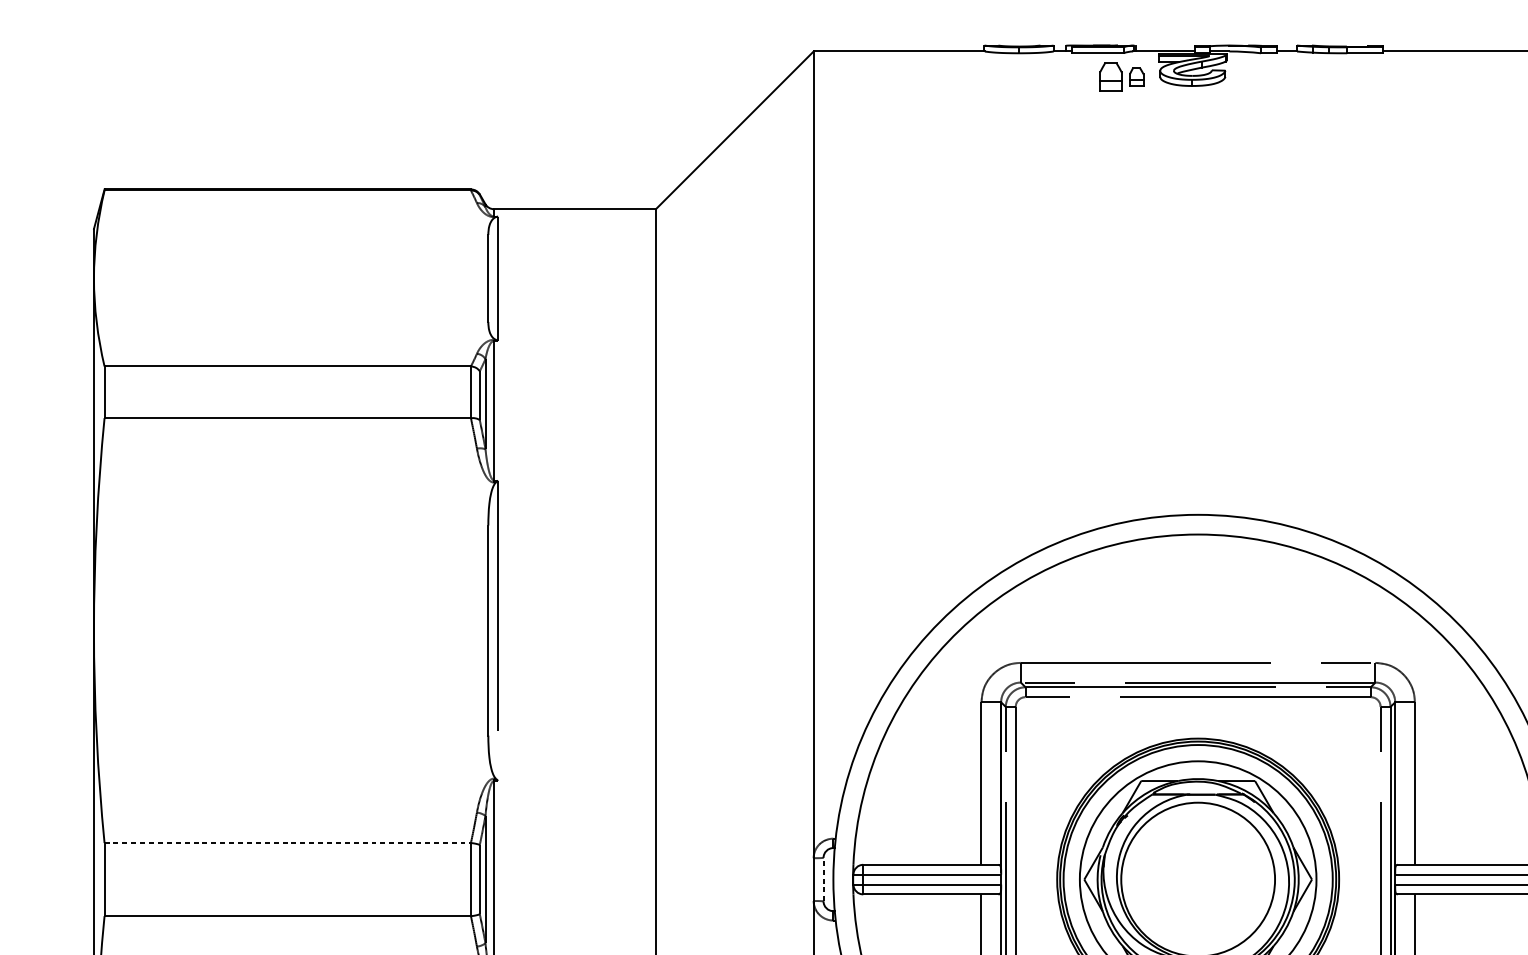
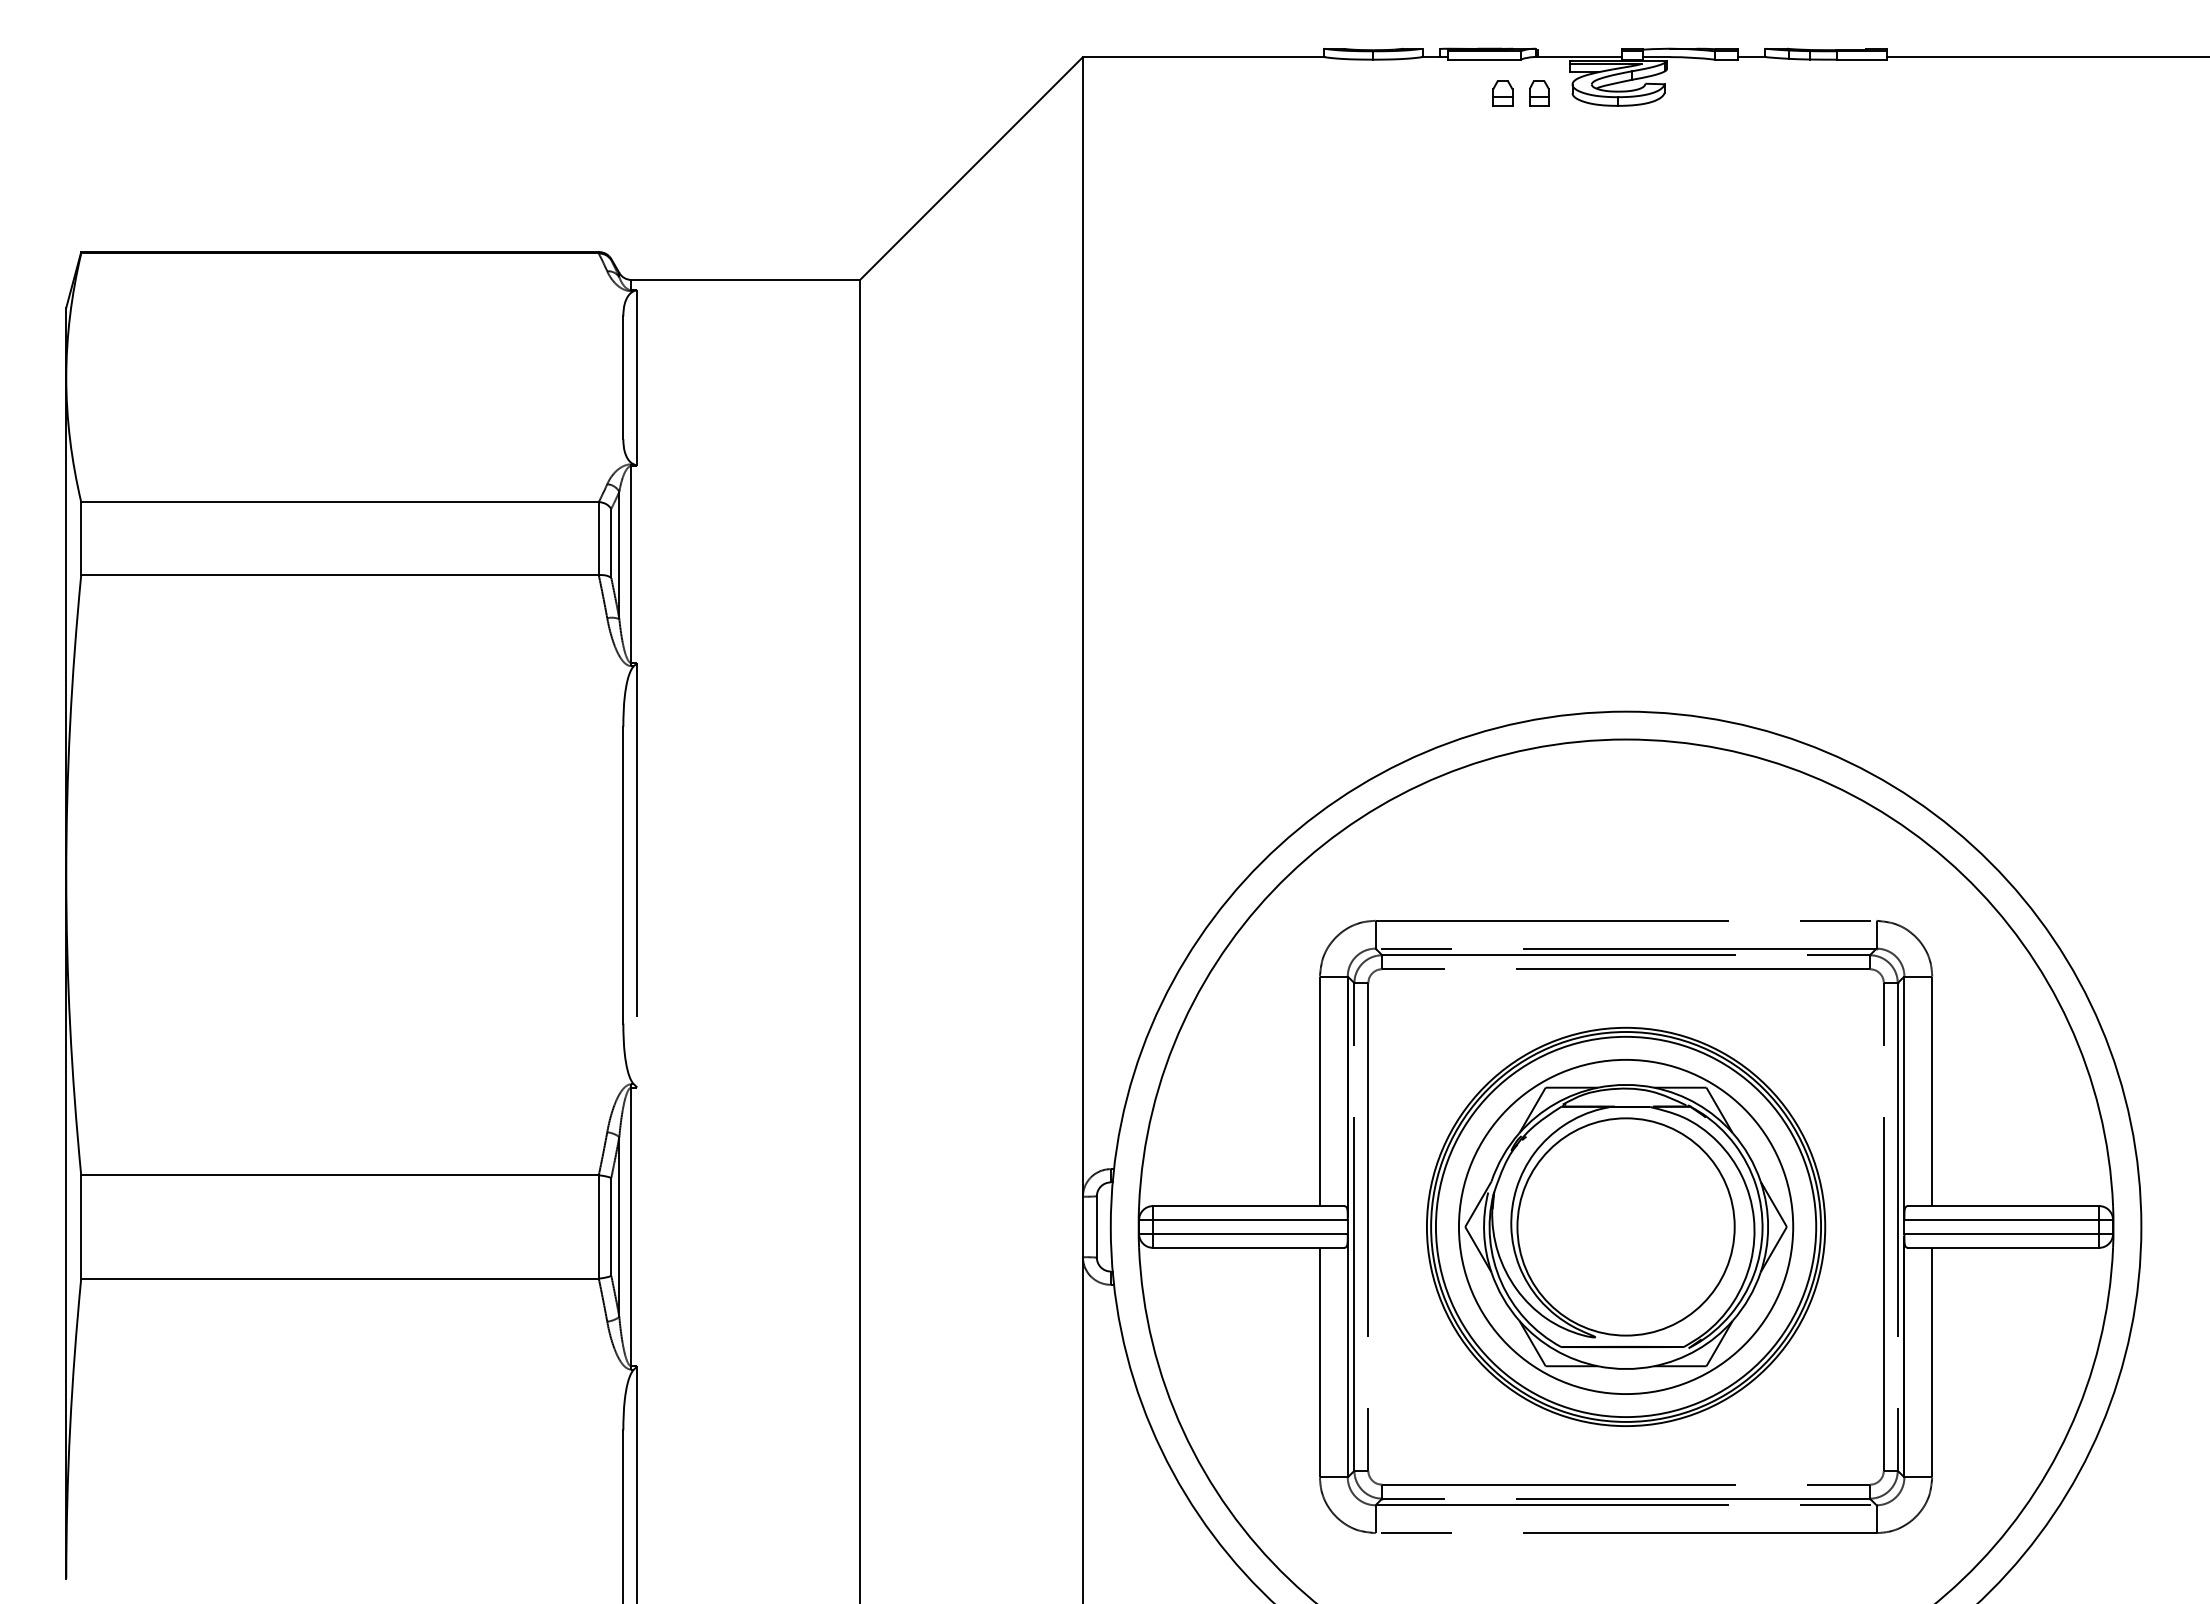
part: (1110, 77) -> (1502, 93), size x0.62
line: (288, 843) -> (340, 1175), dashed -> solid
line: (823, 879) -> (1096, 1226), dashed -> solid

